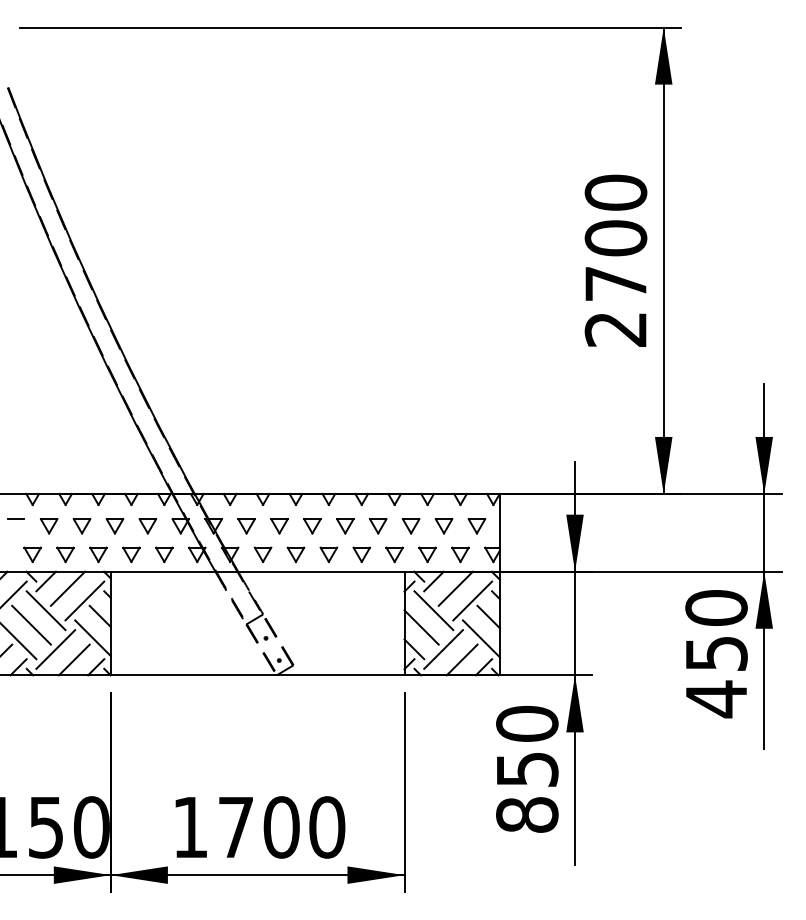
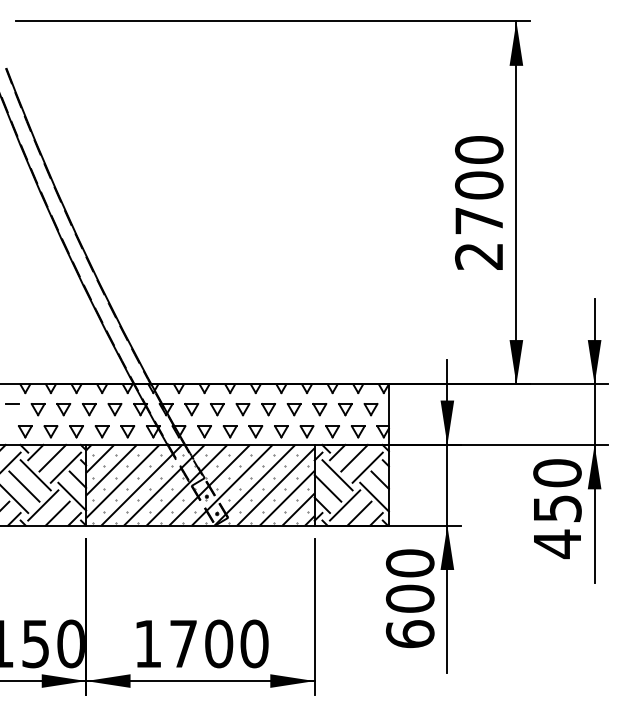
hatch: (257, 622) -> (200, 484), added
text: (526, 792) -> (409, 616), 850 -> 600

